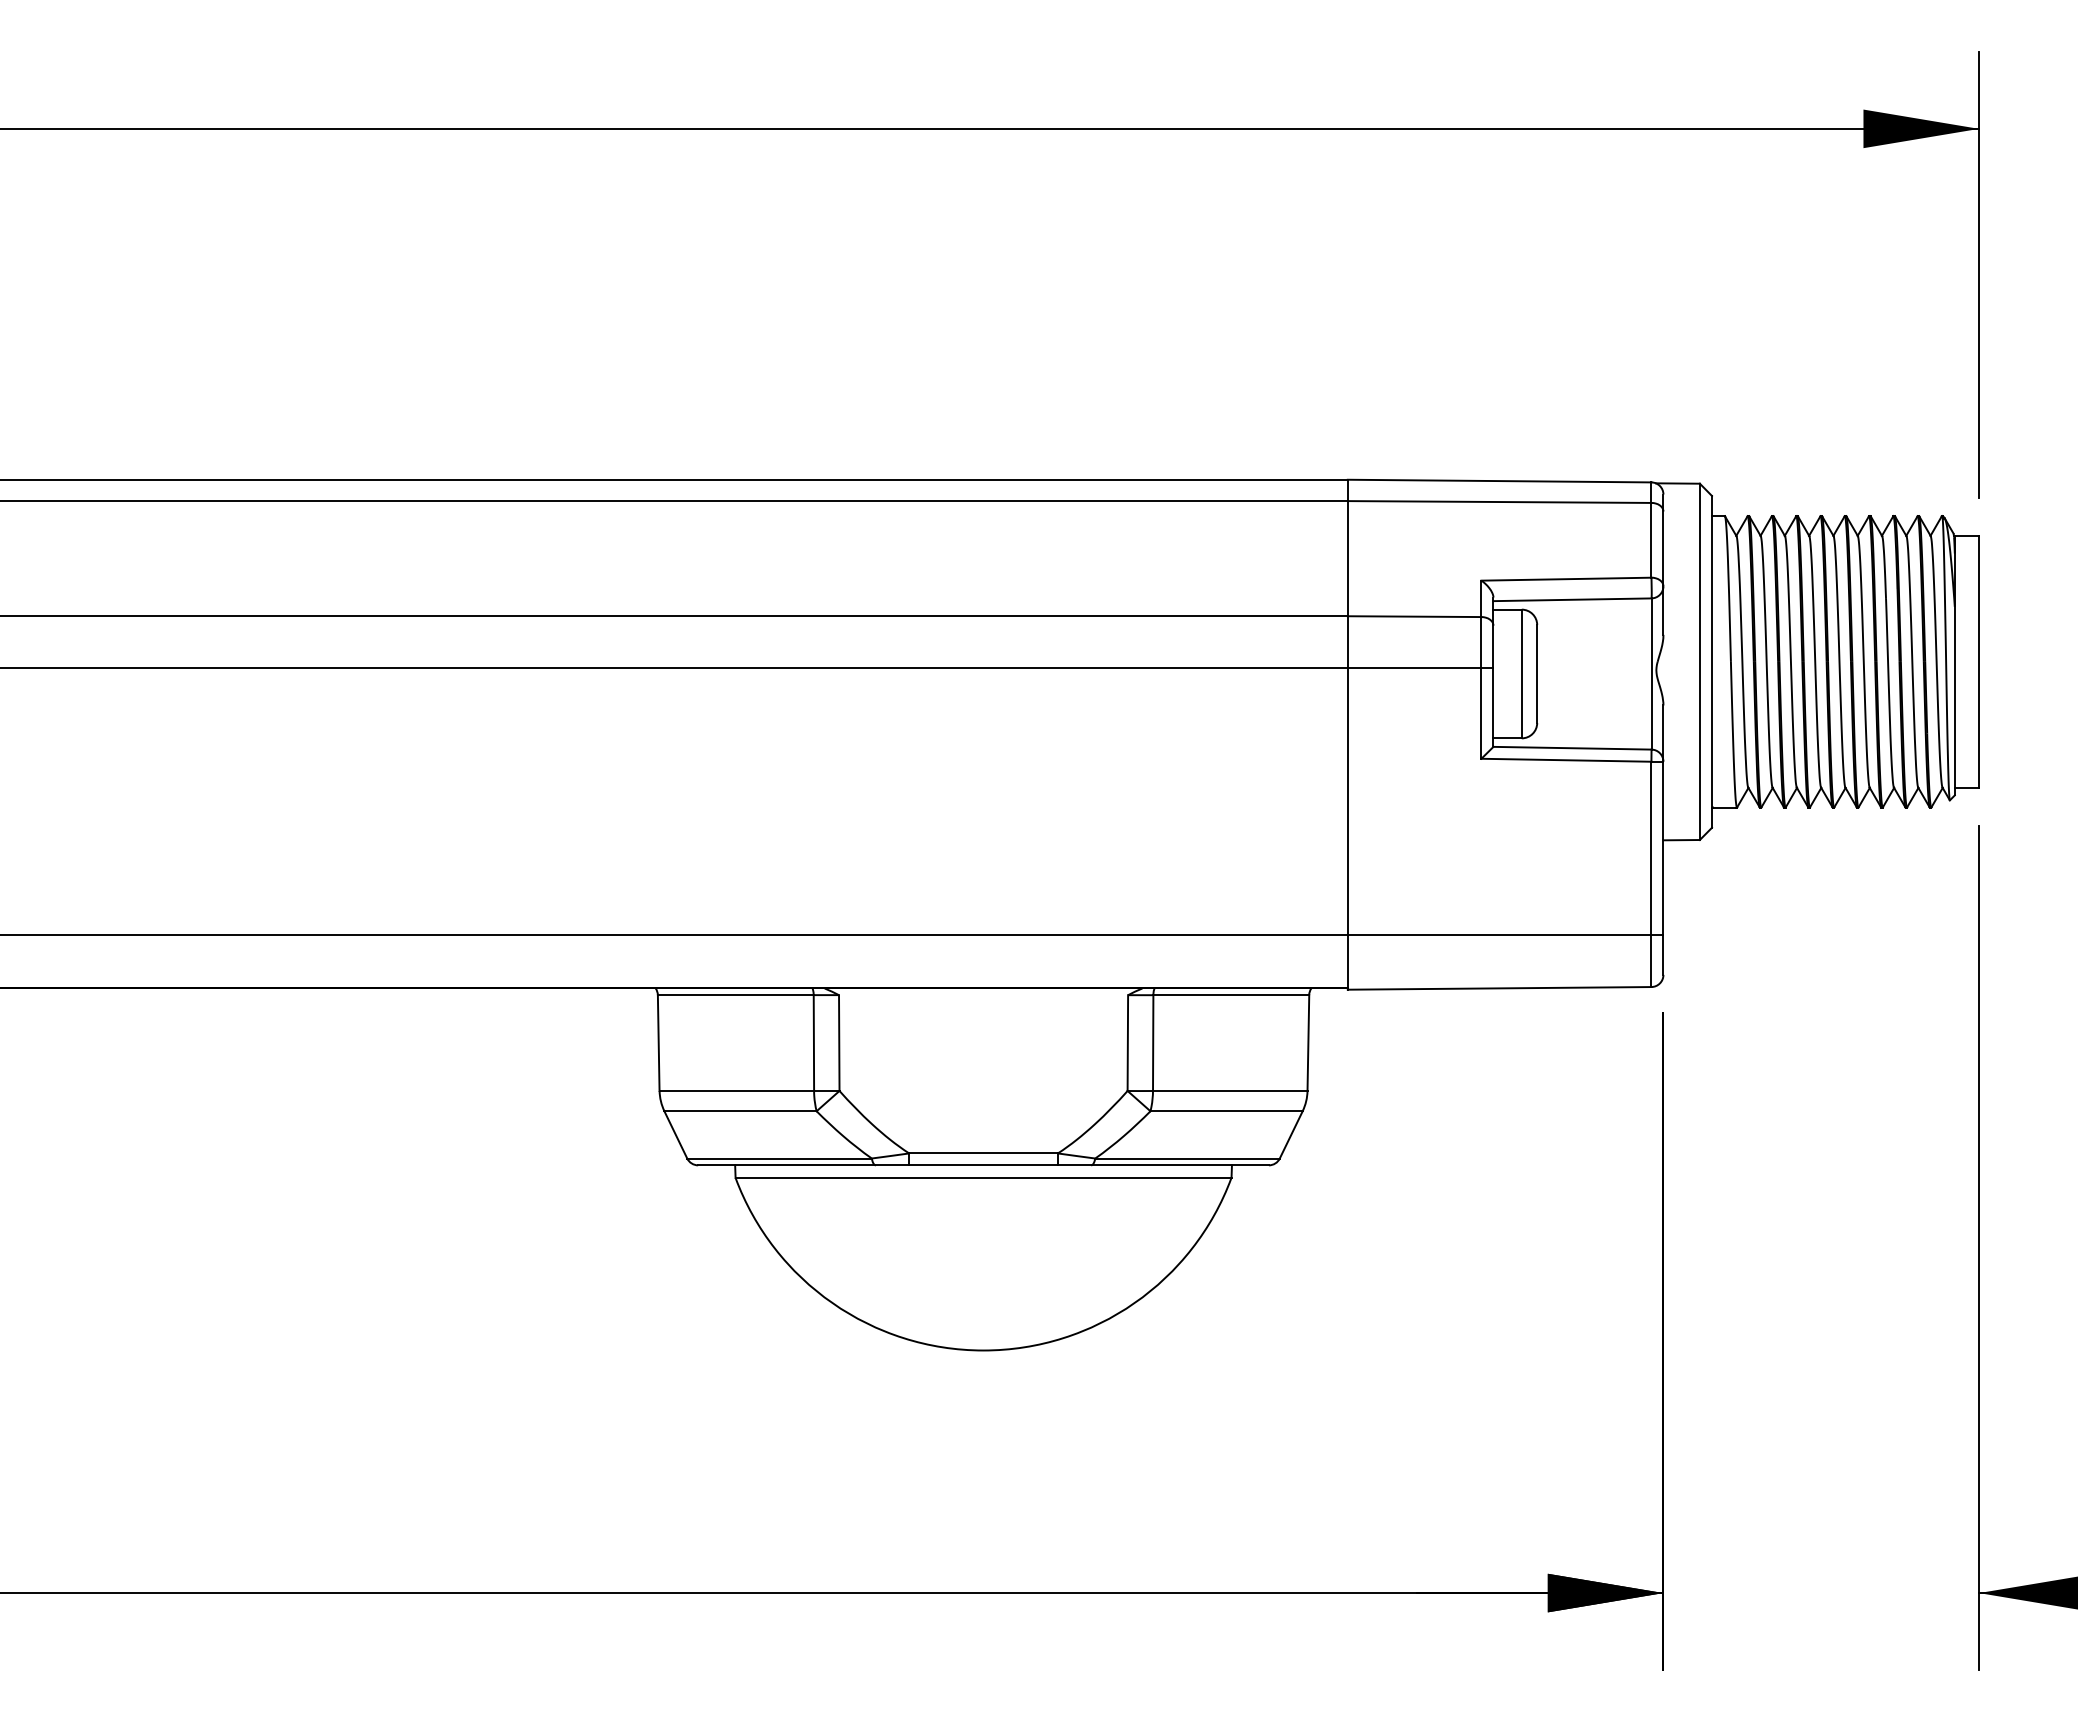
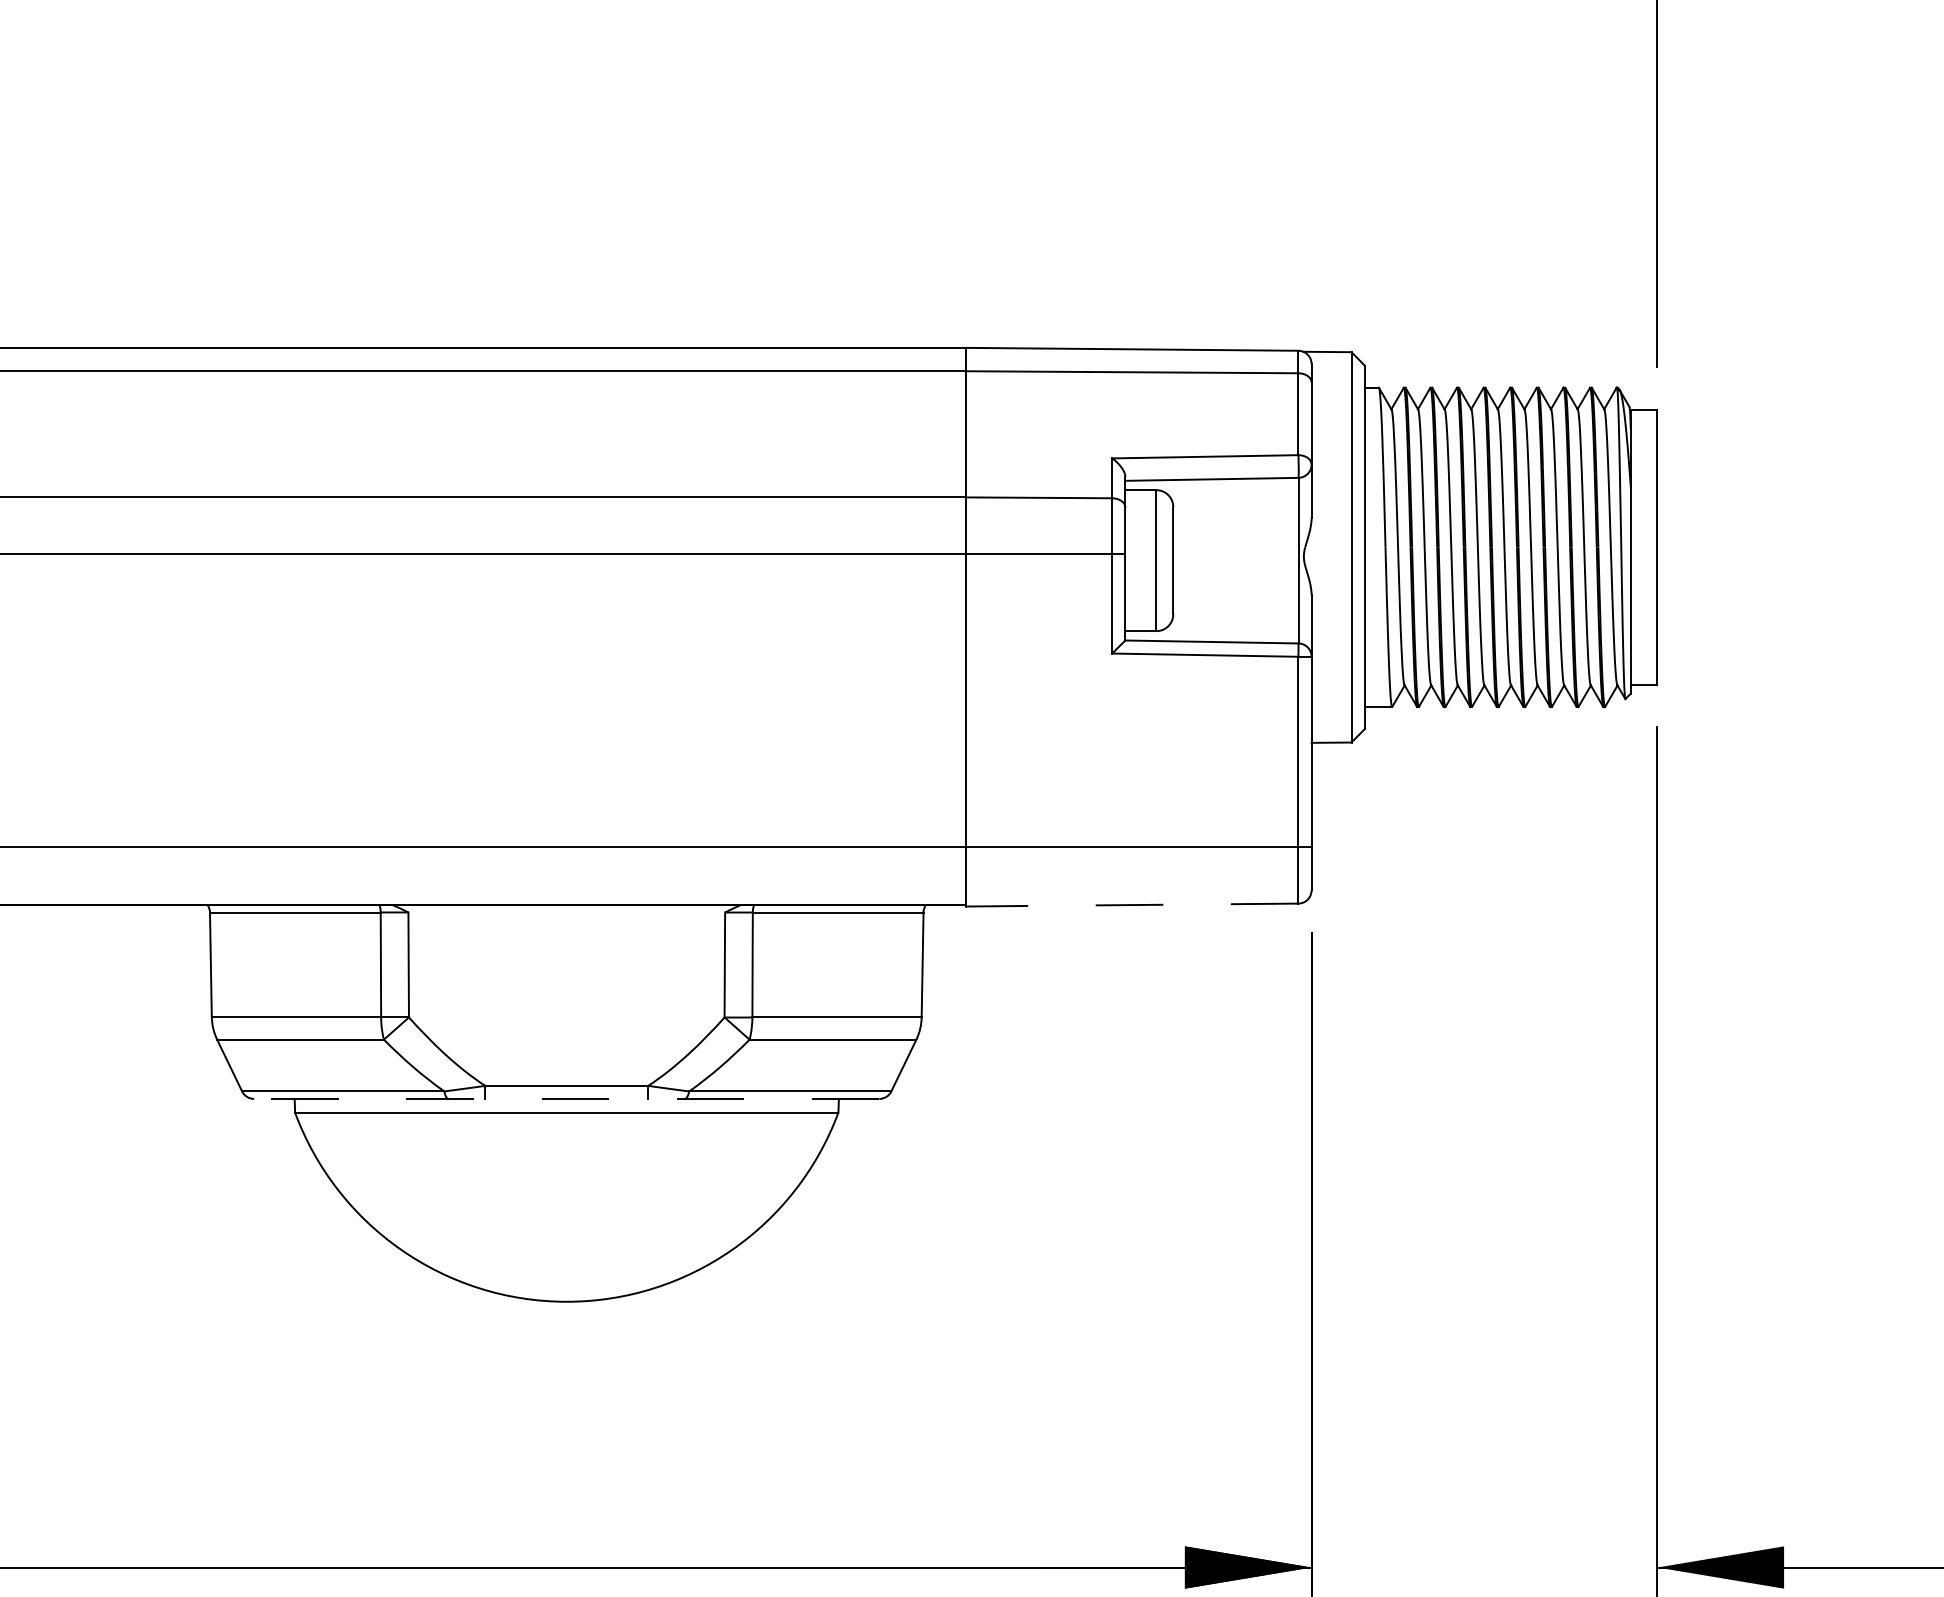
line: (1499, 988) -> (1131, 905), solid -> dashed
line: (983, 1165) -> (566, 1099), solid -> dashed

